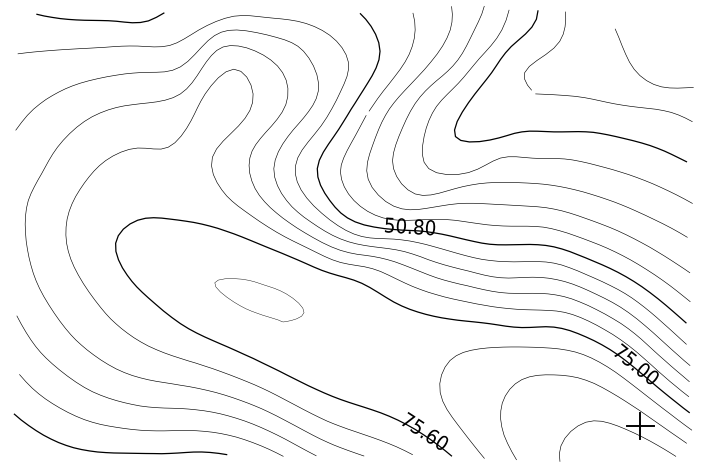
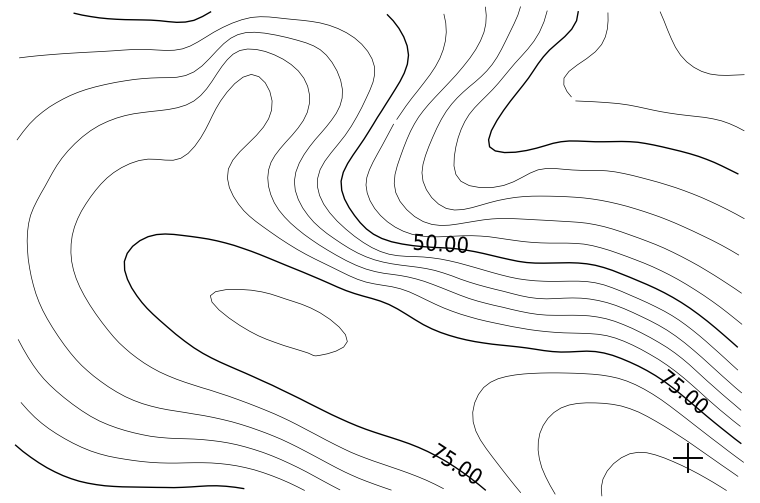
curve: (99, 19) -> (141, 18), moved
curve: (638, 73) -> (685, 59), moved
text: (418, 226) -> (449, 243), 50.80 -> 50.00
part: (259, 300) -> (278, 322), size x1.43
text: (434, 436) -> (467, 469), 75.60 -> 75.00

